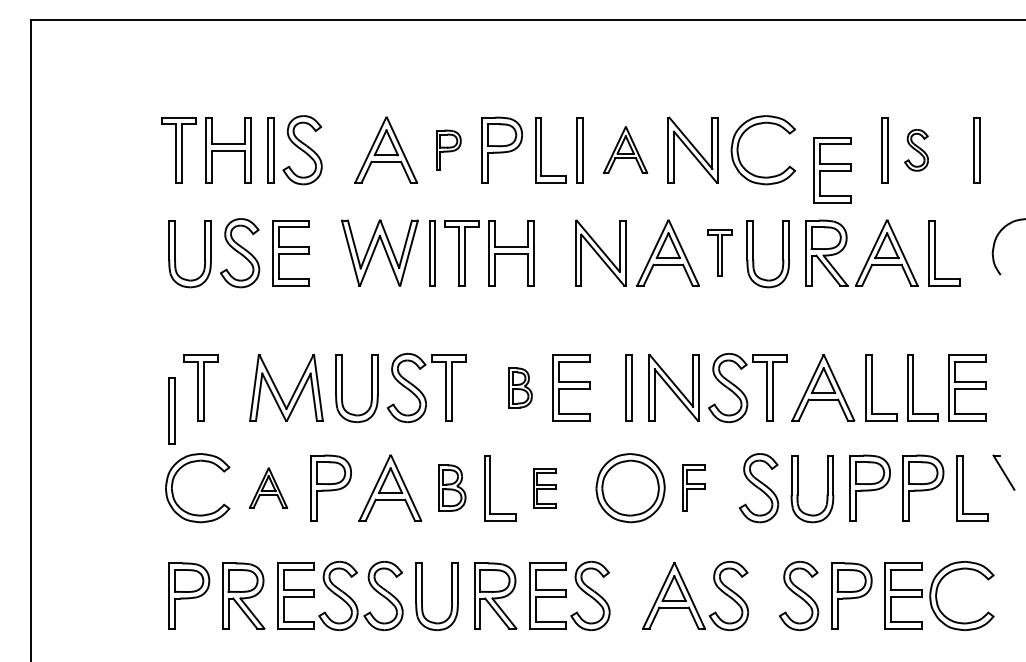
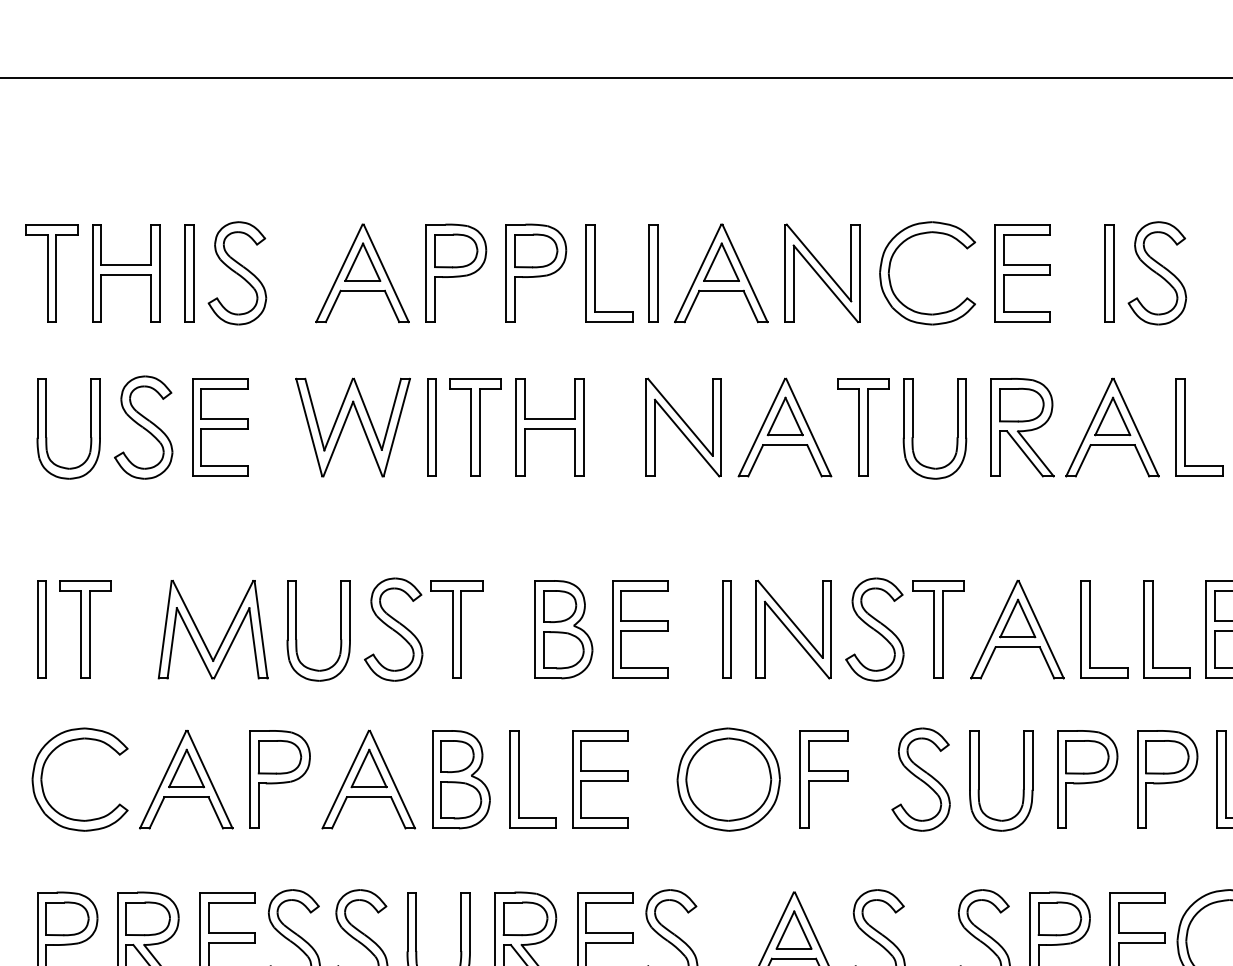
part: (448, 149) -> (455, 272), size x1.67
part: (625, 149) -> (721, 272), size x1.43
part: (916, 150) -> (1157, 273), size x1.67
part: (832, 170) -> (1022, 273), moved
part: (719, 253) -> (861, 428), size x1.43
part: (520, 387) -> (563, 628), size x1.67
part: (171, 410) -> (40, 628), moved
part: (268, 487) -> (186, 778), size x1.67
part: (452, 487) -> (461, 778), size x1.43
part: (544, 488) -> (599, 780), size x1.67
part: (693, 488) -> (822, 780), size x1.43

